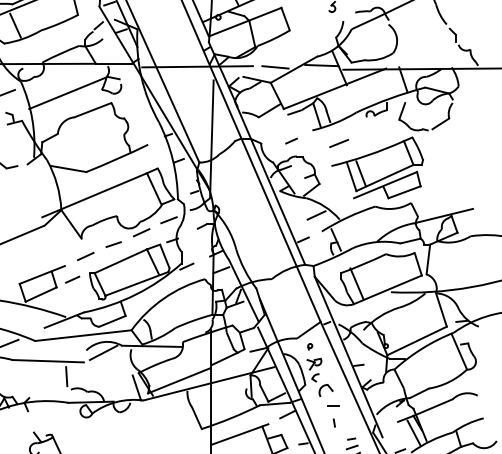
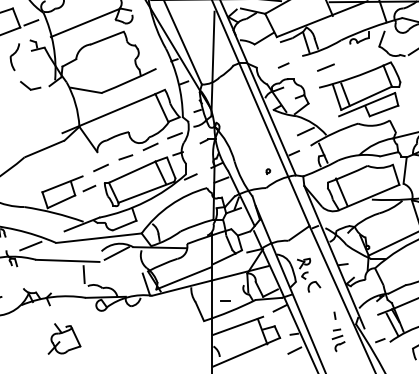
part: (310, 346) -> (268, 171), moved
line: (333, 405) -> (225, 300), moved
line: (333, 422) -> (334, 315), moved

